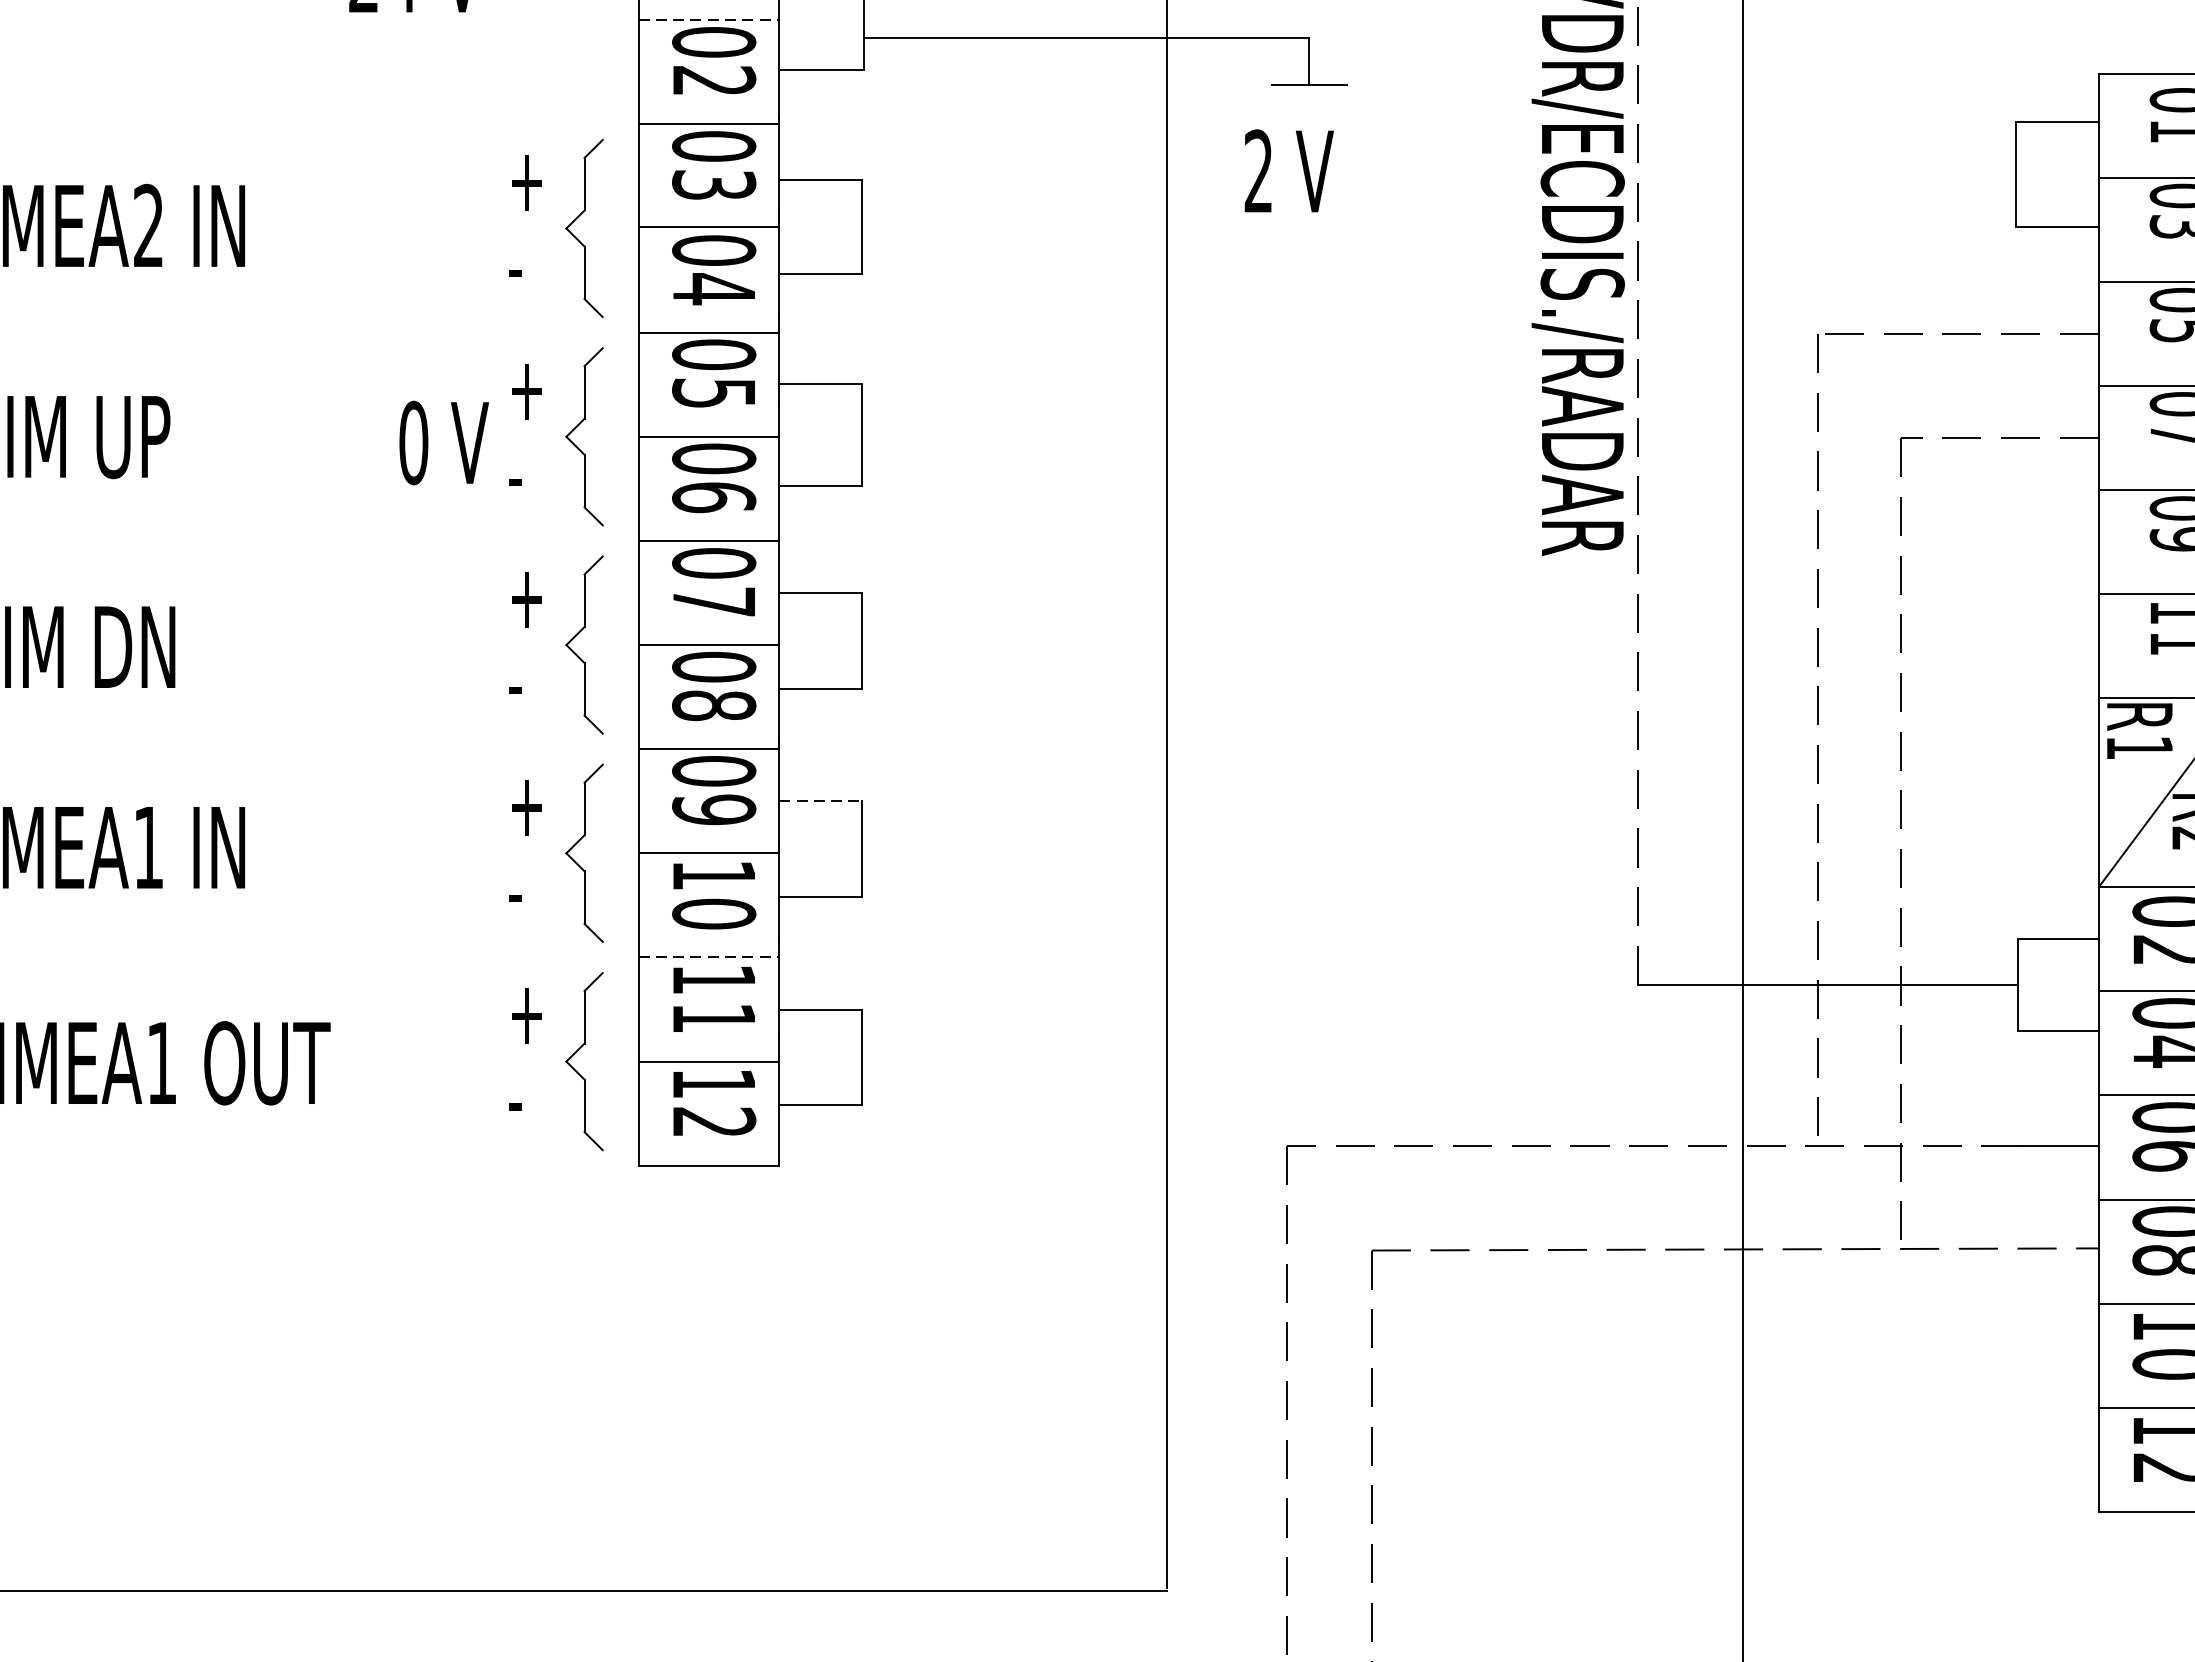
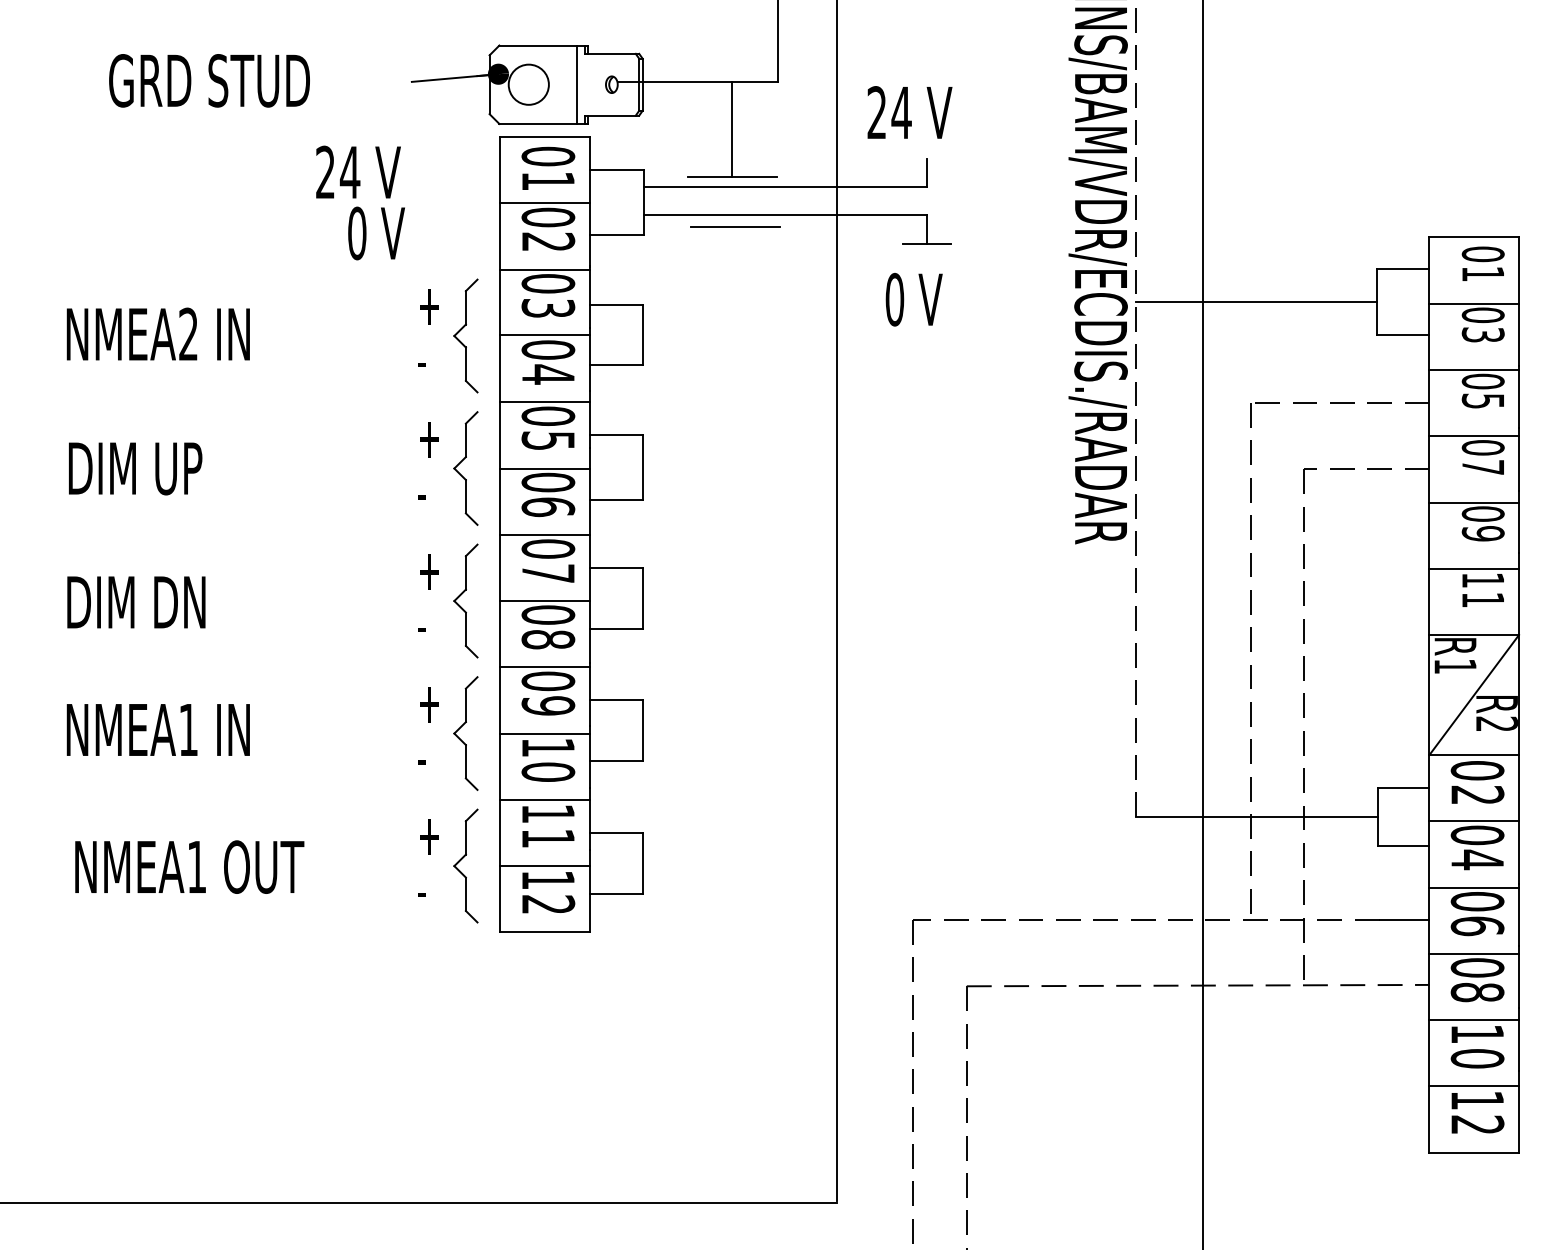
line: (709, 20) -> (545, 203), dashed -> solid
line: (1008, 57) -> (735, 227), added
text: (1258, 171) -> (894, 299), 2 -> 0
line: (1825, 174) -> (1255, 301), added
text: (444, 443) -> (376, 233), moved
line: (821, 801) -> (616, 700), dashed -> solid
line: (709, 956) -> (545, 799), dashed -> solid

